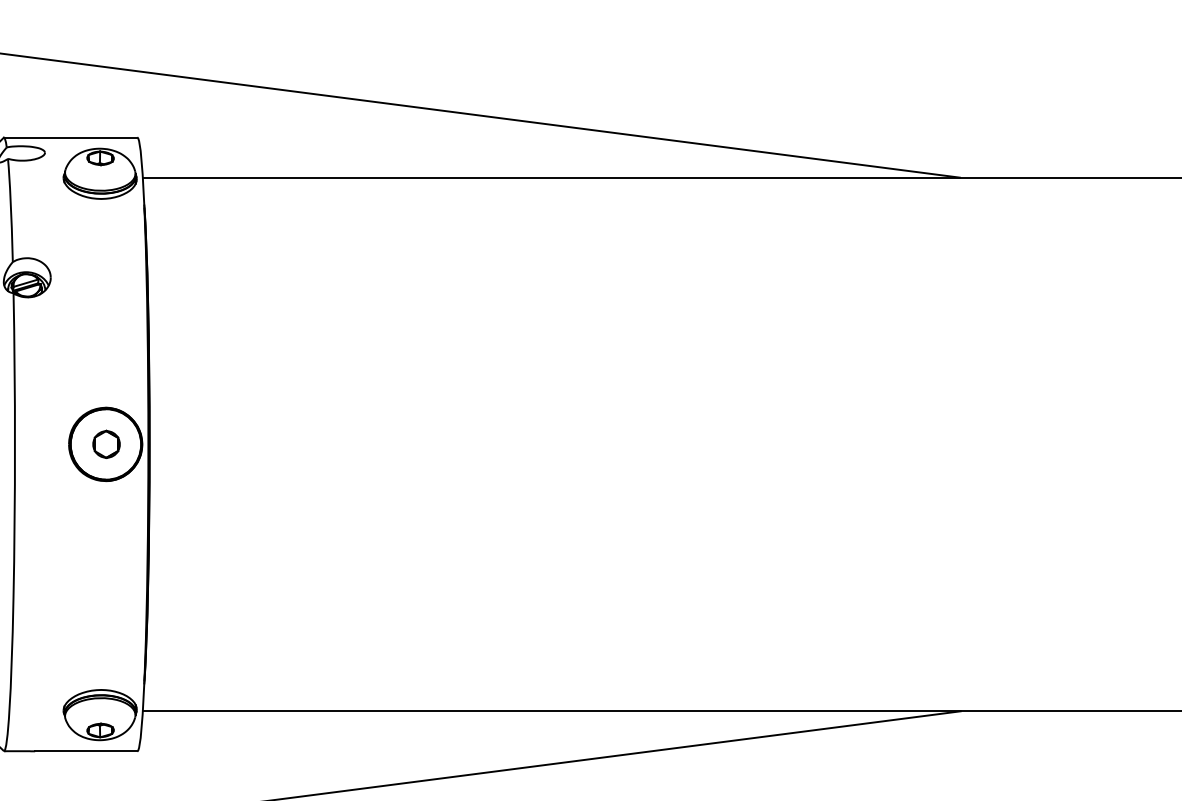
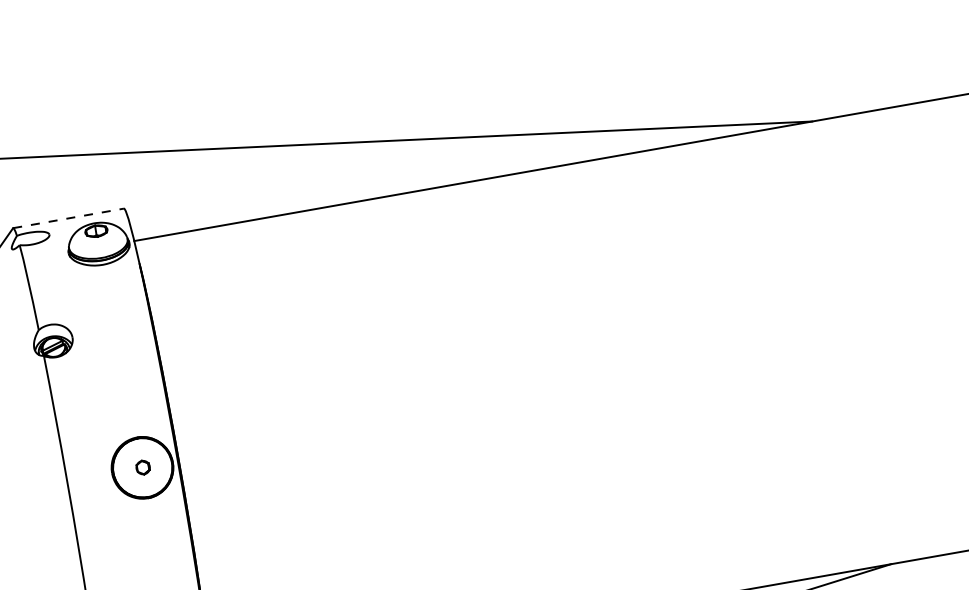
line: (70, 137) -> (68, 218), solid -> dashed
part: (106, 443) -> (143, 466), size x0.6

